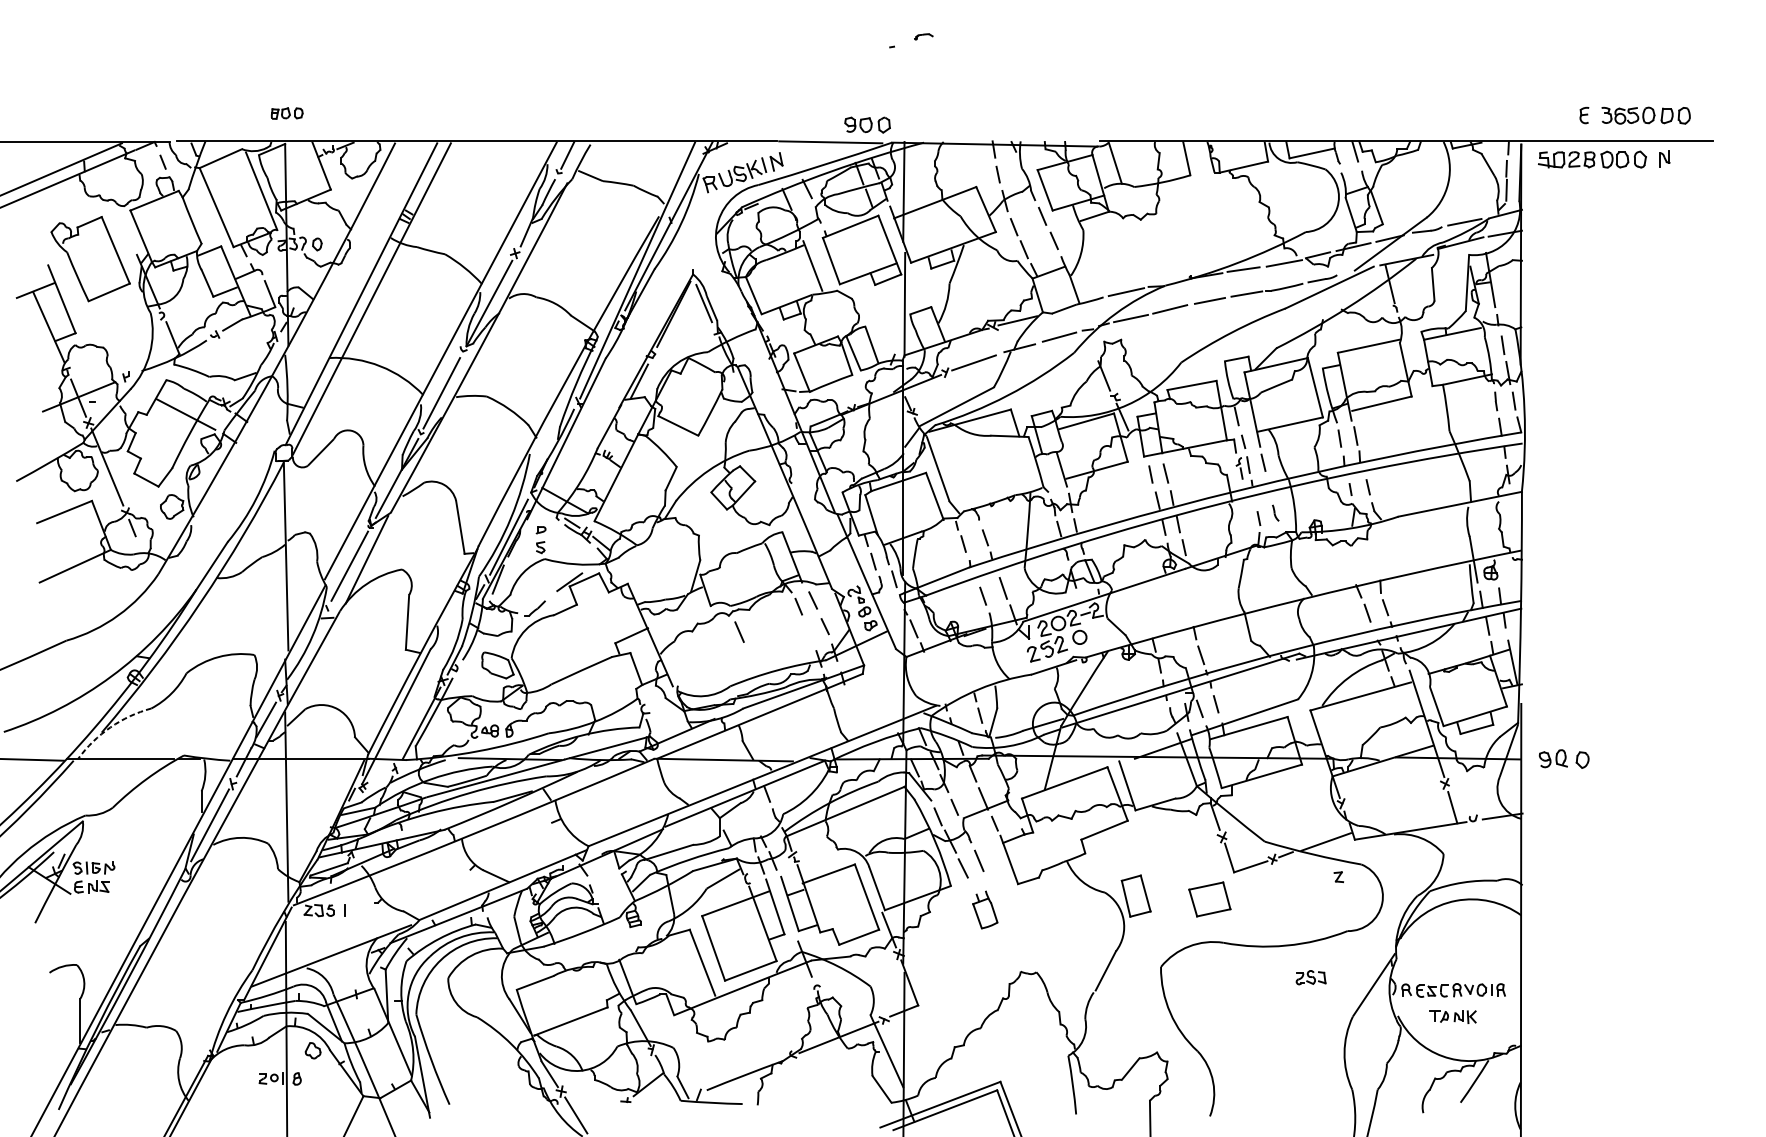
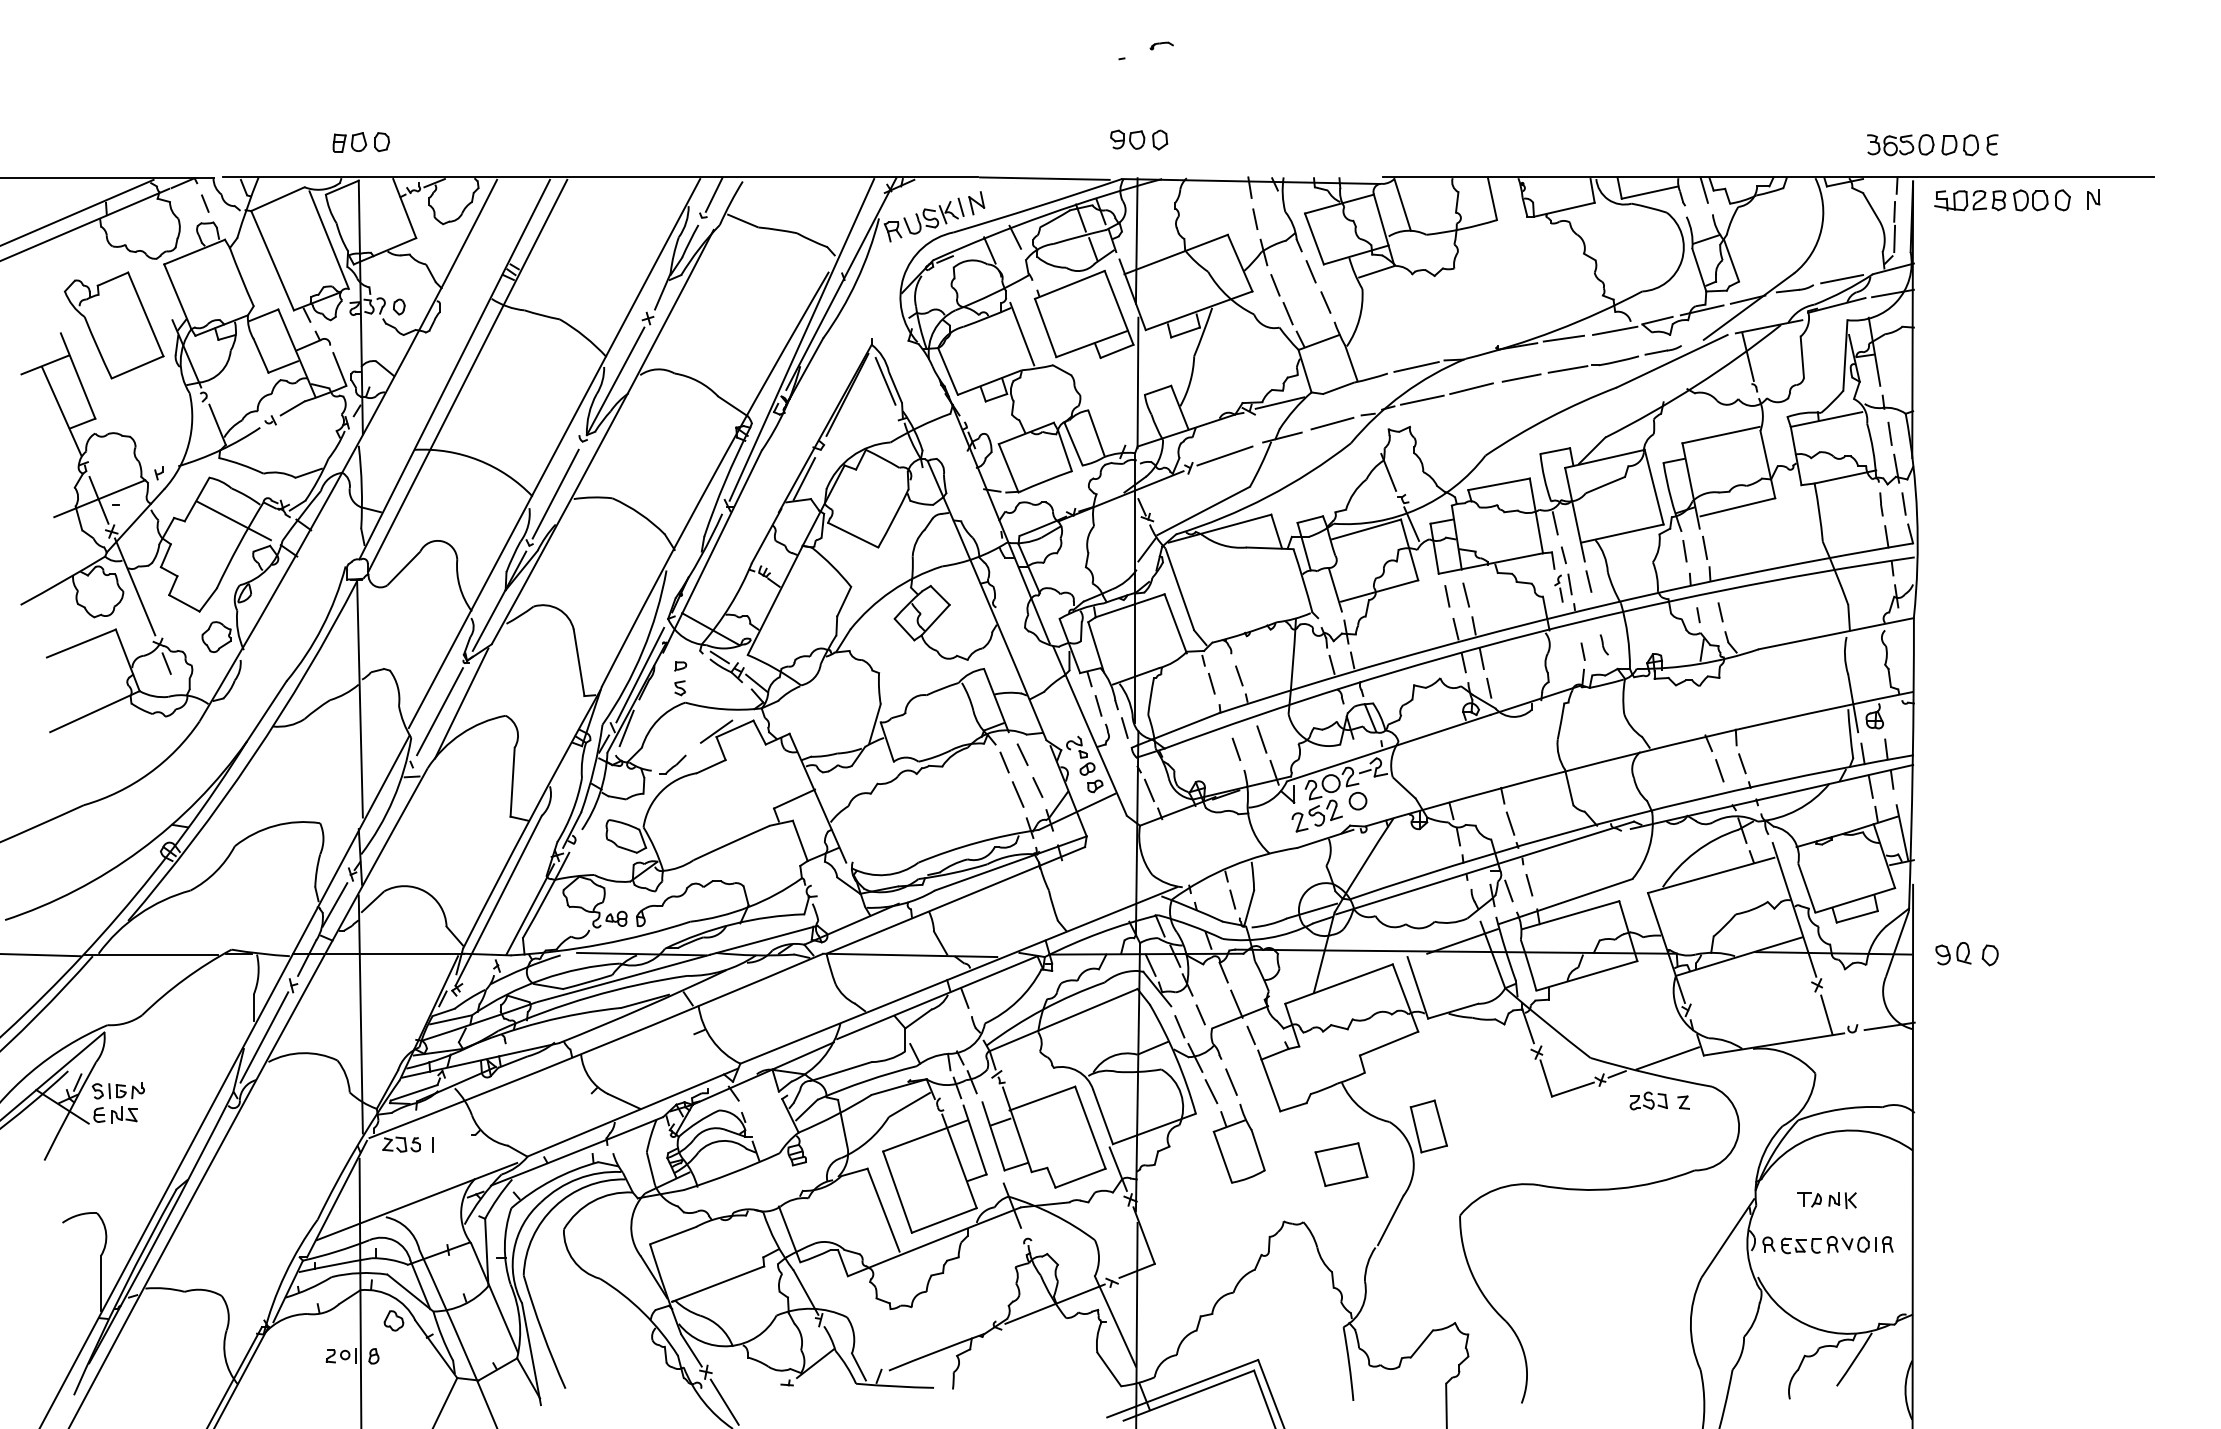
part: (287, 113) -> (361, 142), size x1.43
part: (1645, 115) -> (1922, 145), moved
part: (867, 124) -> (1139, 139), moved
line: (739, 632) -> (1017, 794), moved
arc: (110, 727) -> (139, 914), dashed -> solid
part: (1209, 899) -> (1341, 1164), moved
part: (984, 909) -> (1238, 1143), size x1.67
part: (1310, 977) -> (1648, 1100), moved
part: (1452, 1017) -> (1826, 1200), moved

